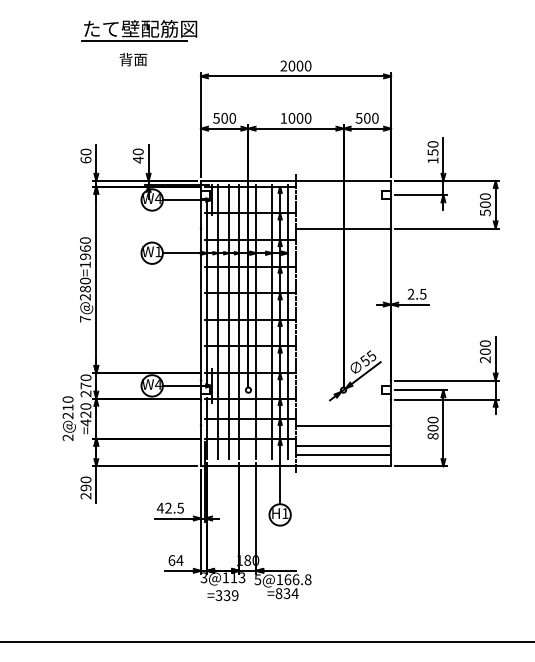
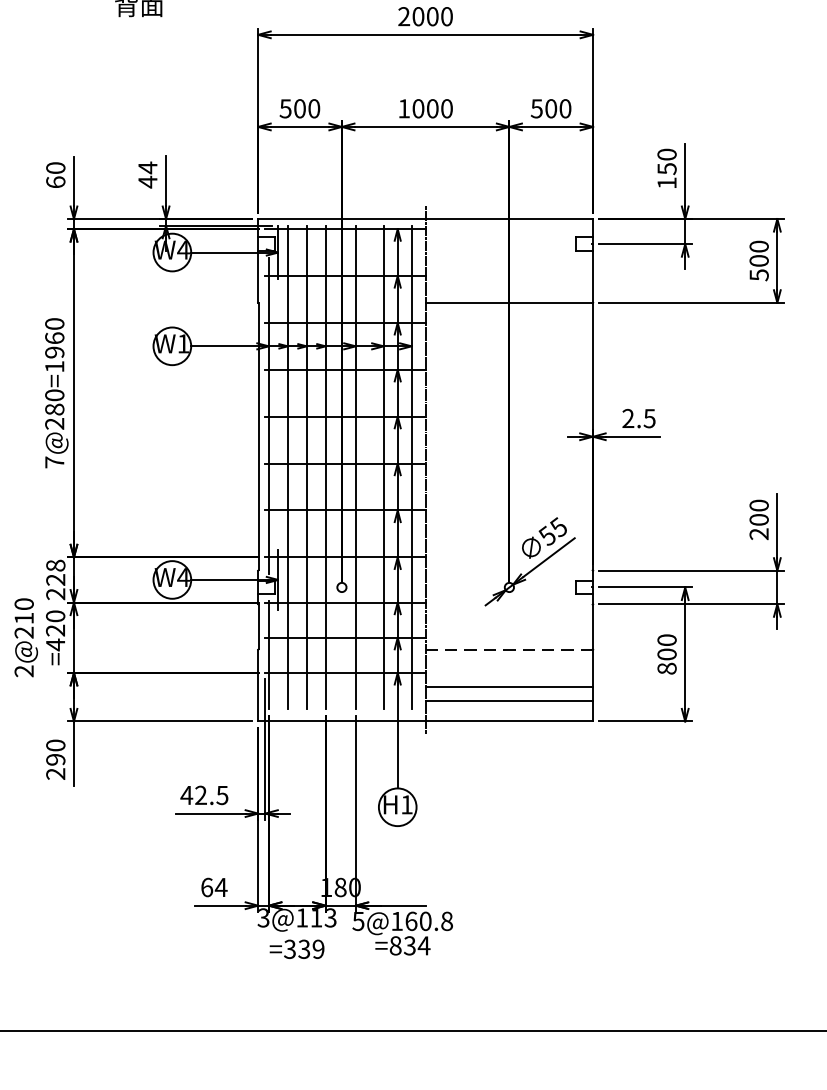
text: (137, 151) -> (146, 167), 40 -> 44
text: (85, 381) -> (54, 572), 270 -> 228
line: (343, 425) -> (509, 649), solid -> dashed
text: (295, 579) -> (424, 920), 5@166.8 -> 5@160.8

